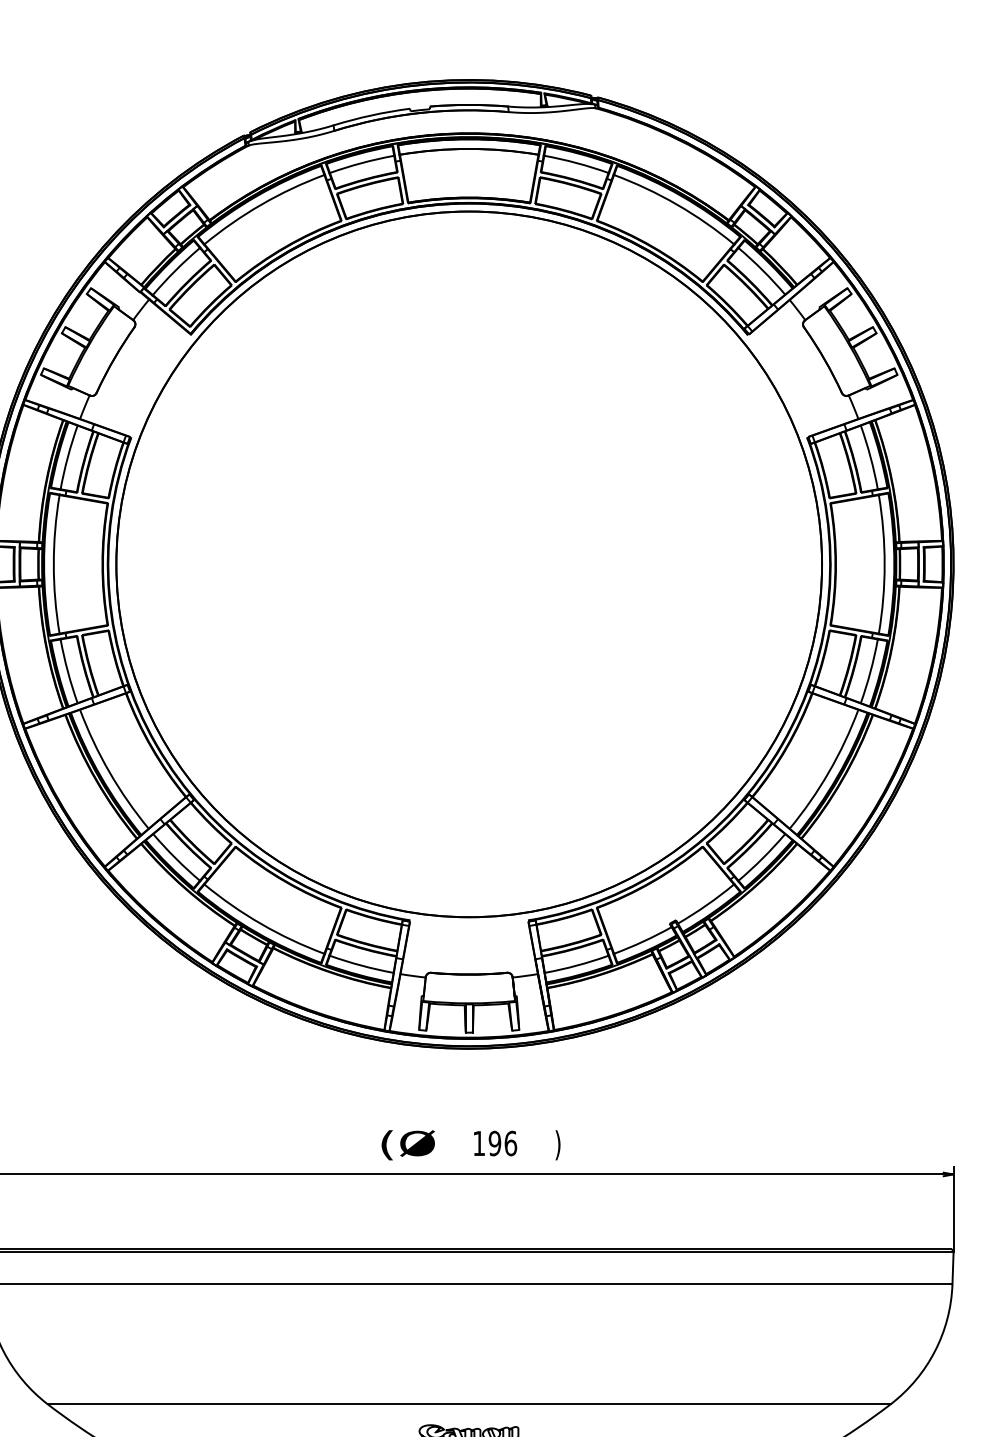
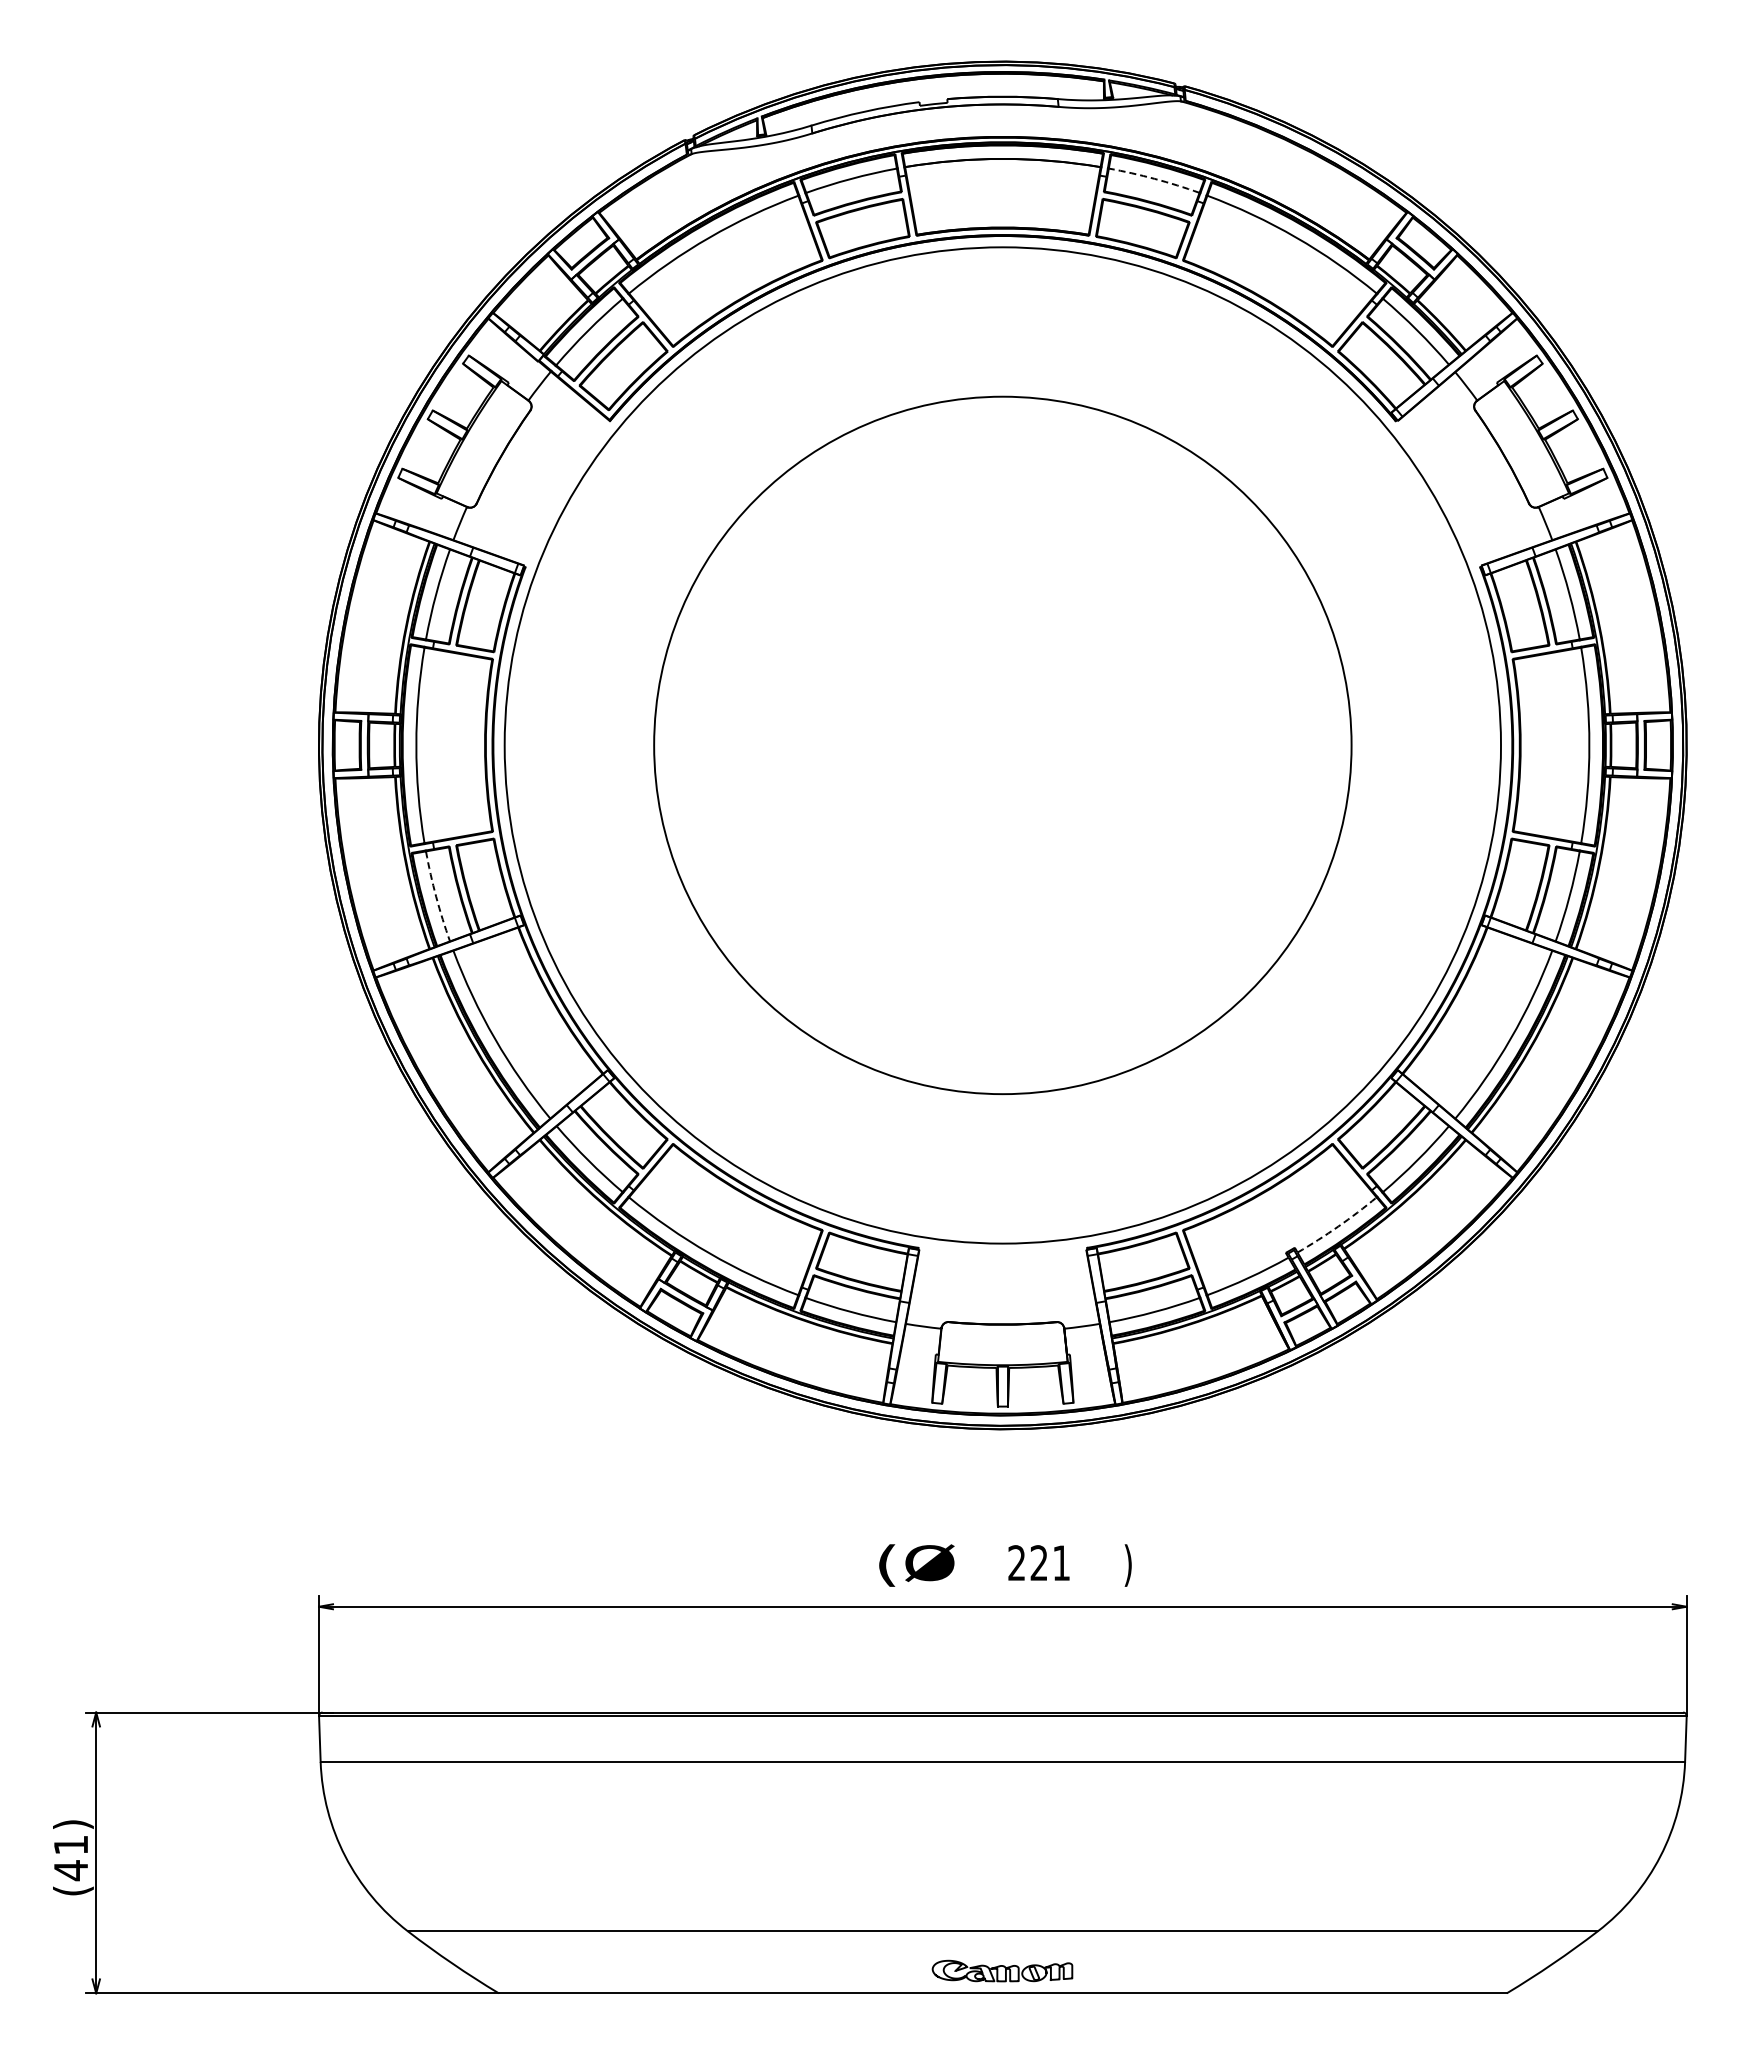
arc: (576, 162) -> (1154, 178), solid -> dashed
circle: (468, 564) -> (1002, 745), size x0.7
arc: (68, 671) -> (436, 896), solid -> dashed
arc: (706, 905) -> (1338, 1226), solid -> dashed
text: (495, 1143) -> (1039, 1563), 196 -> 221

